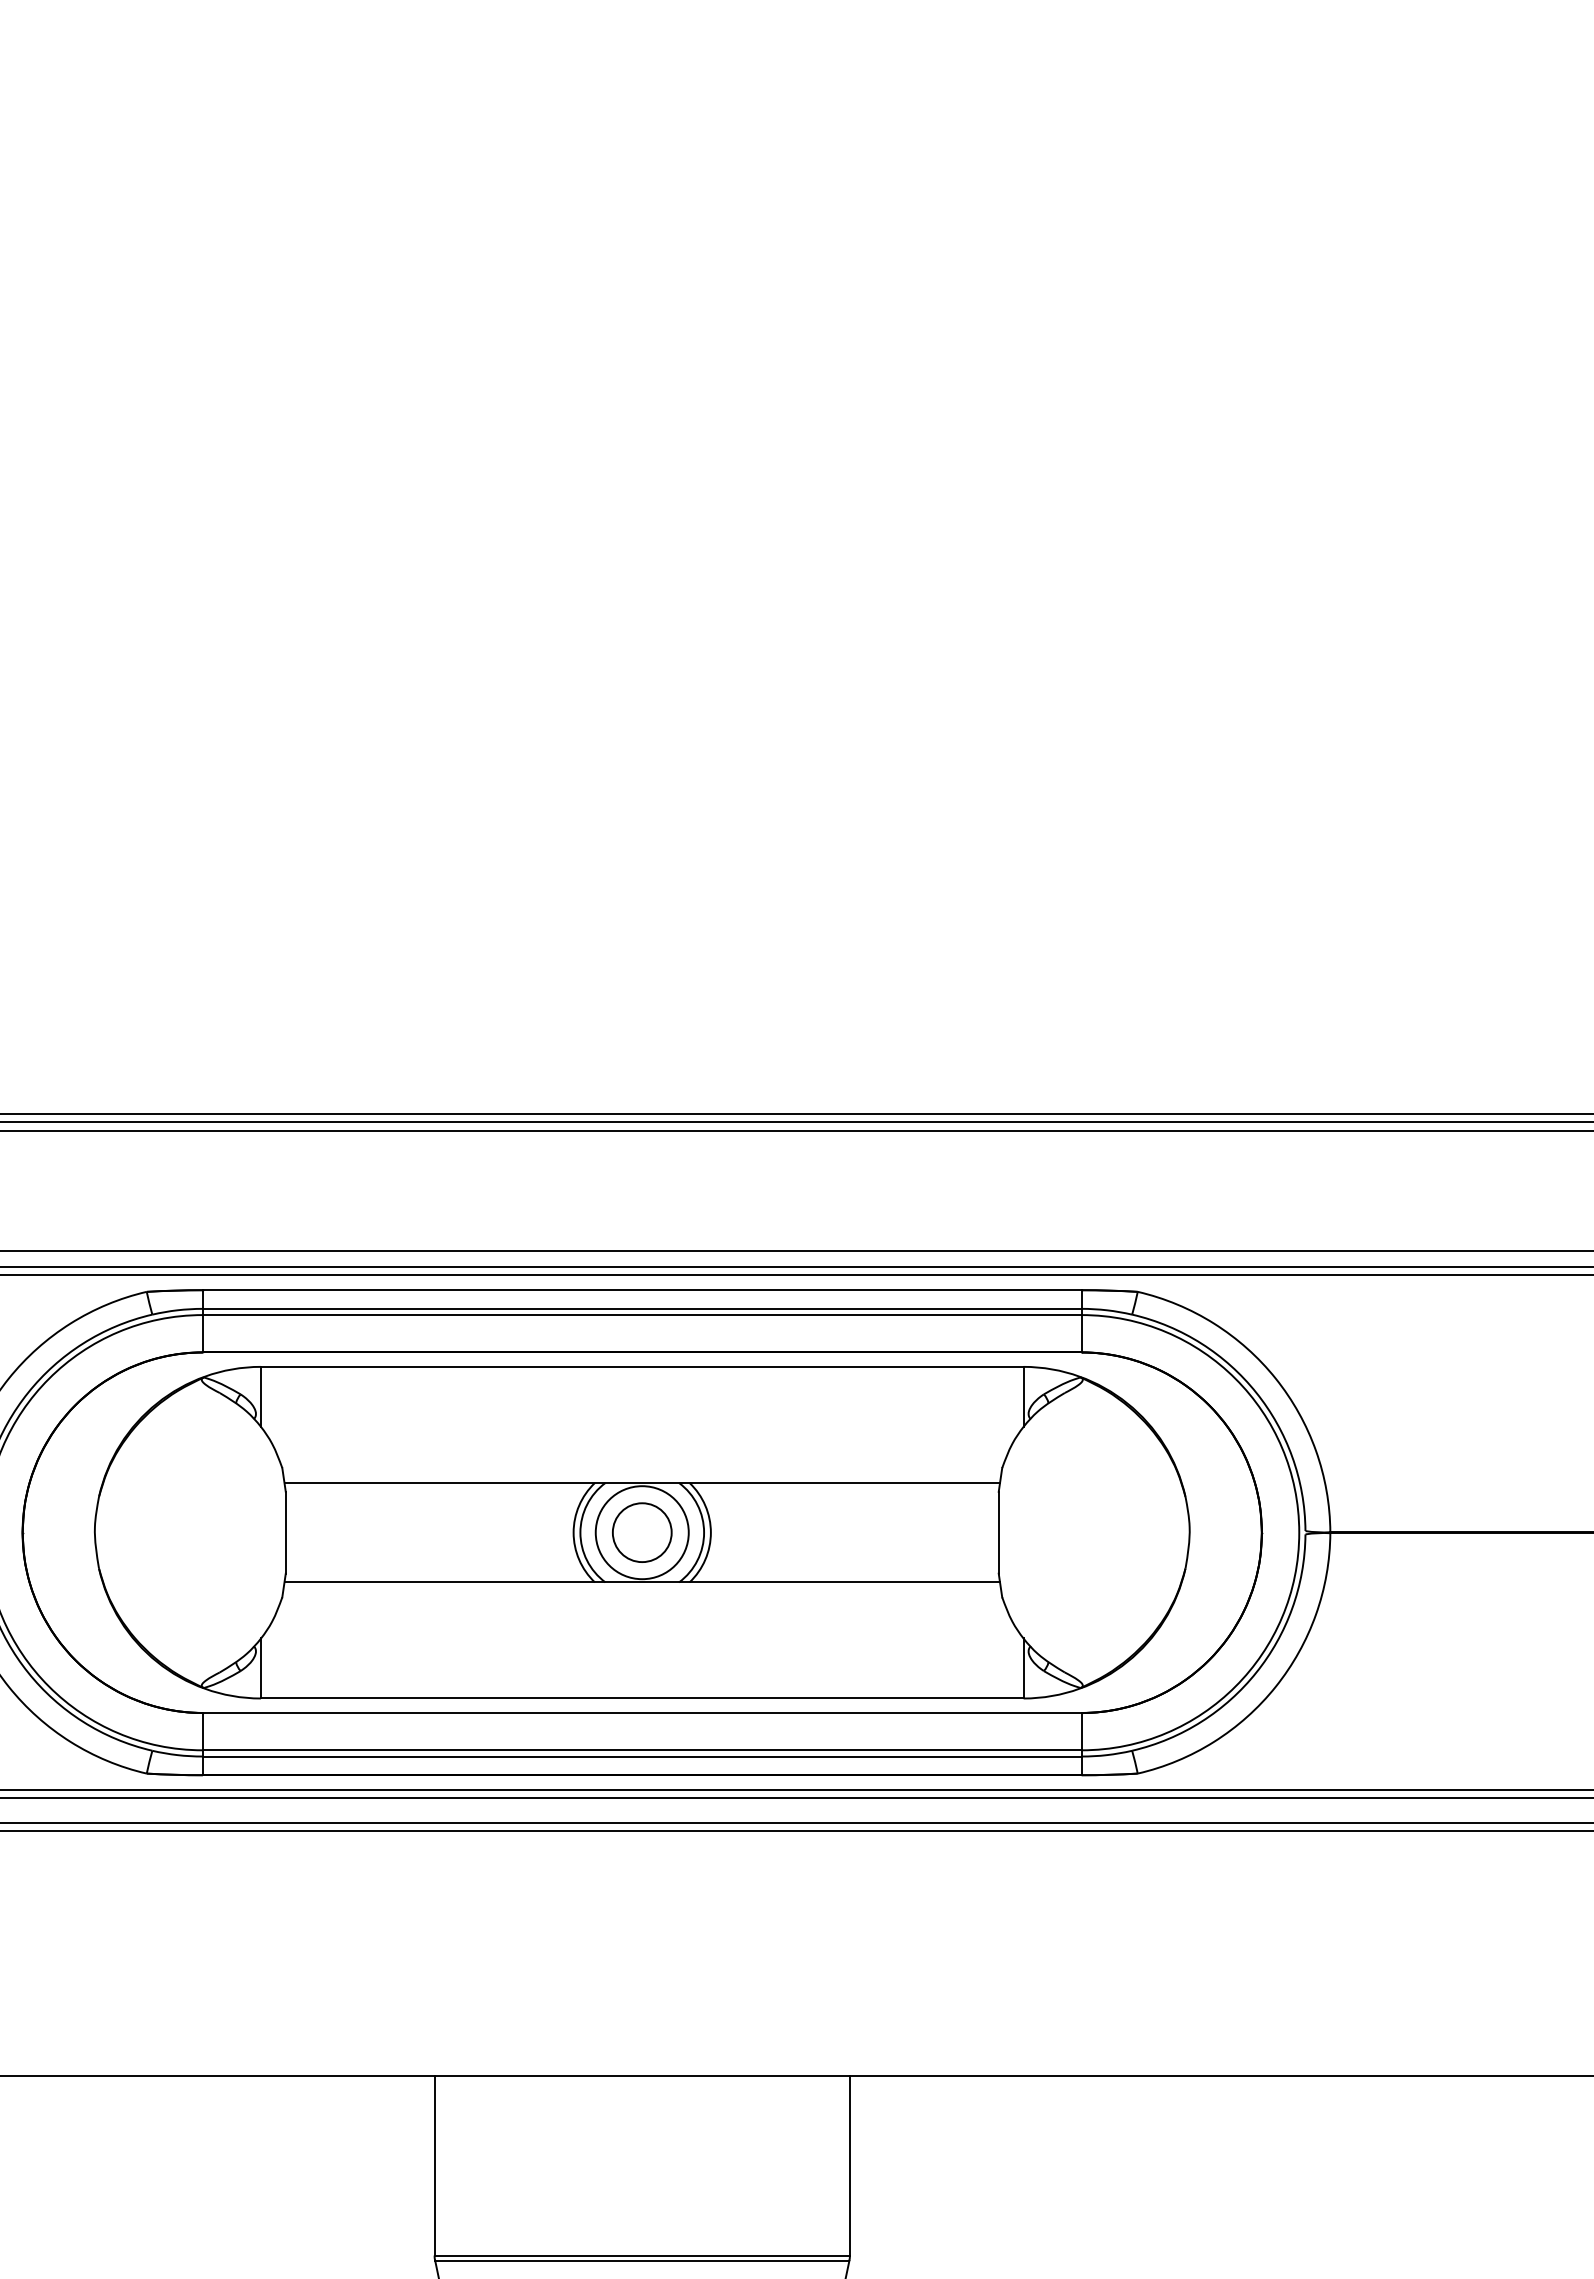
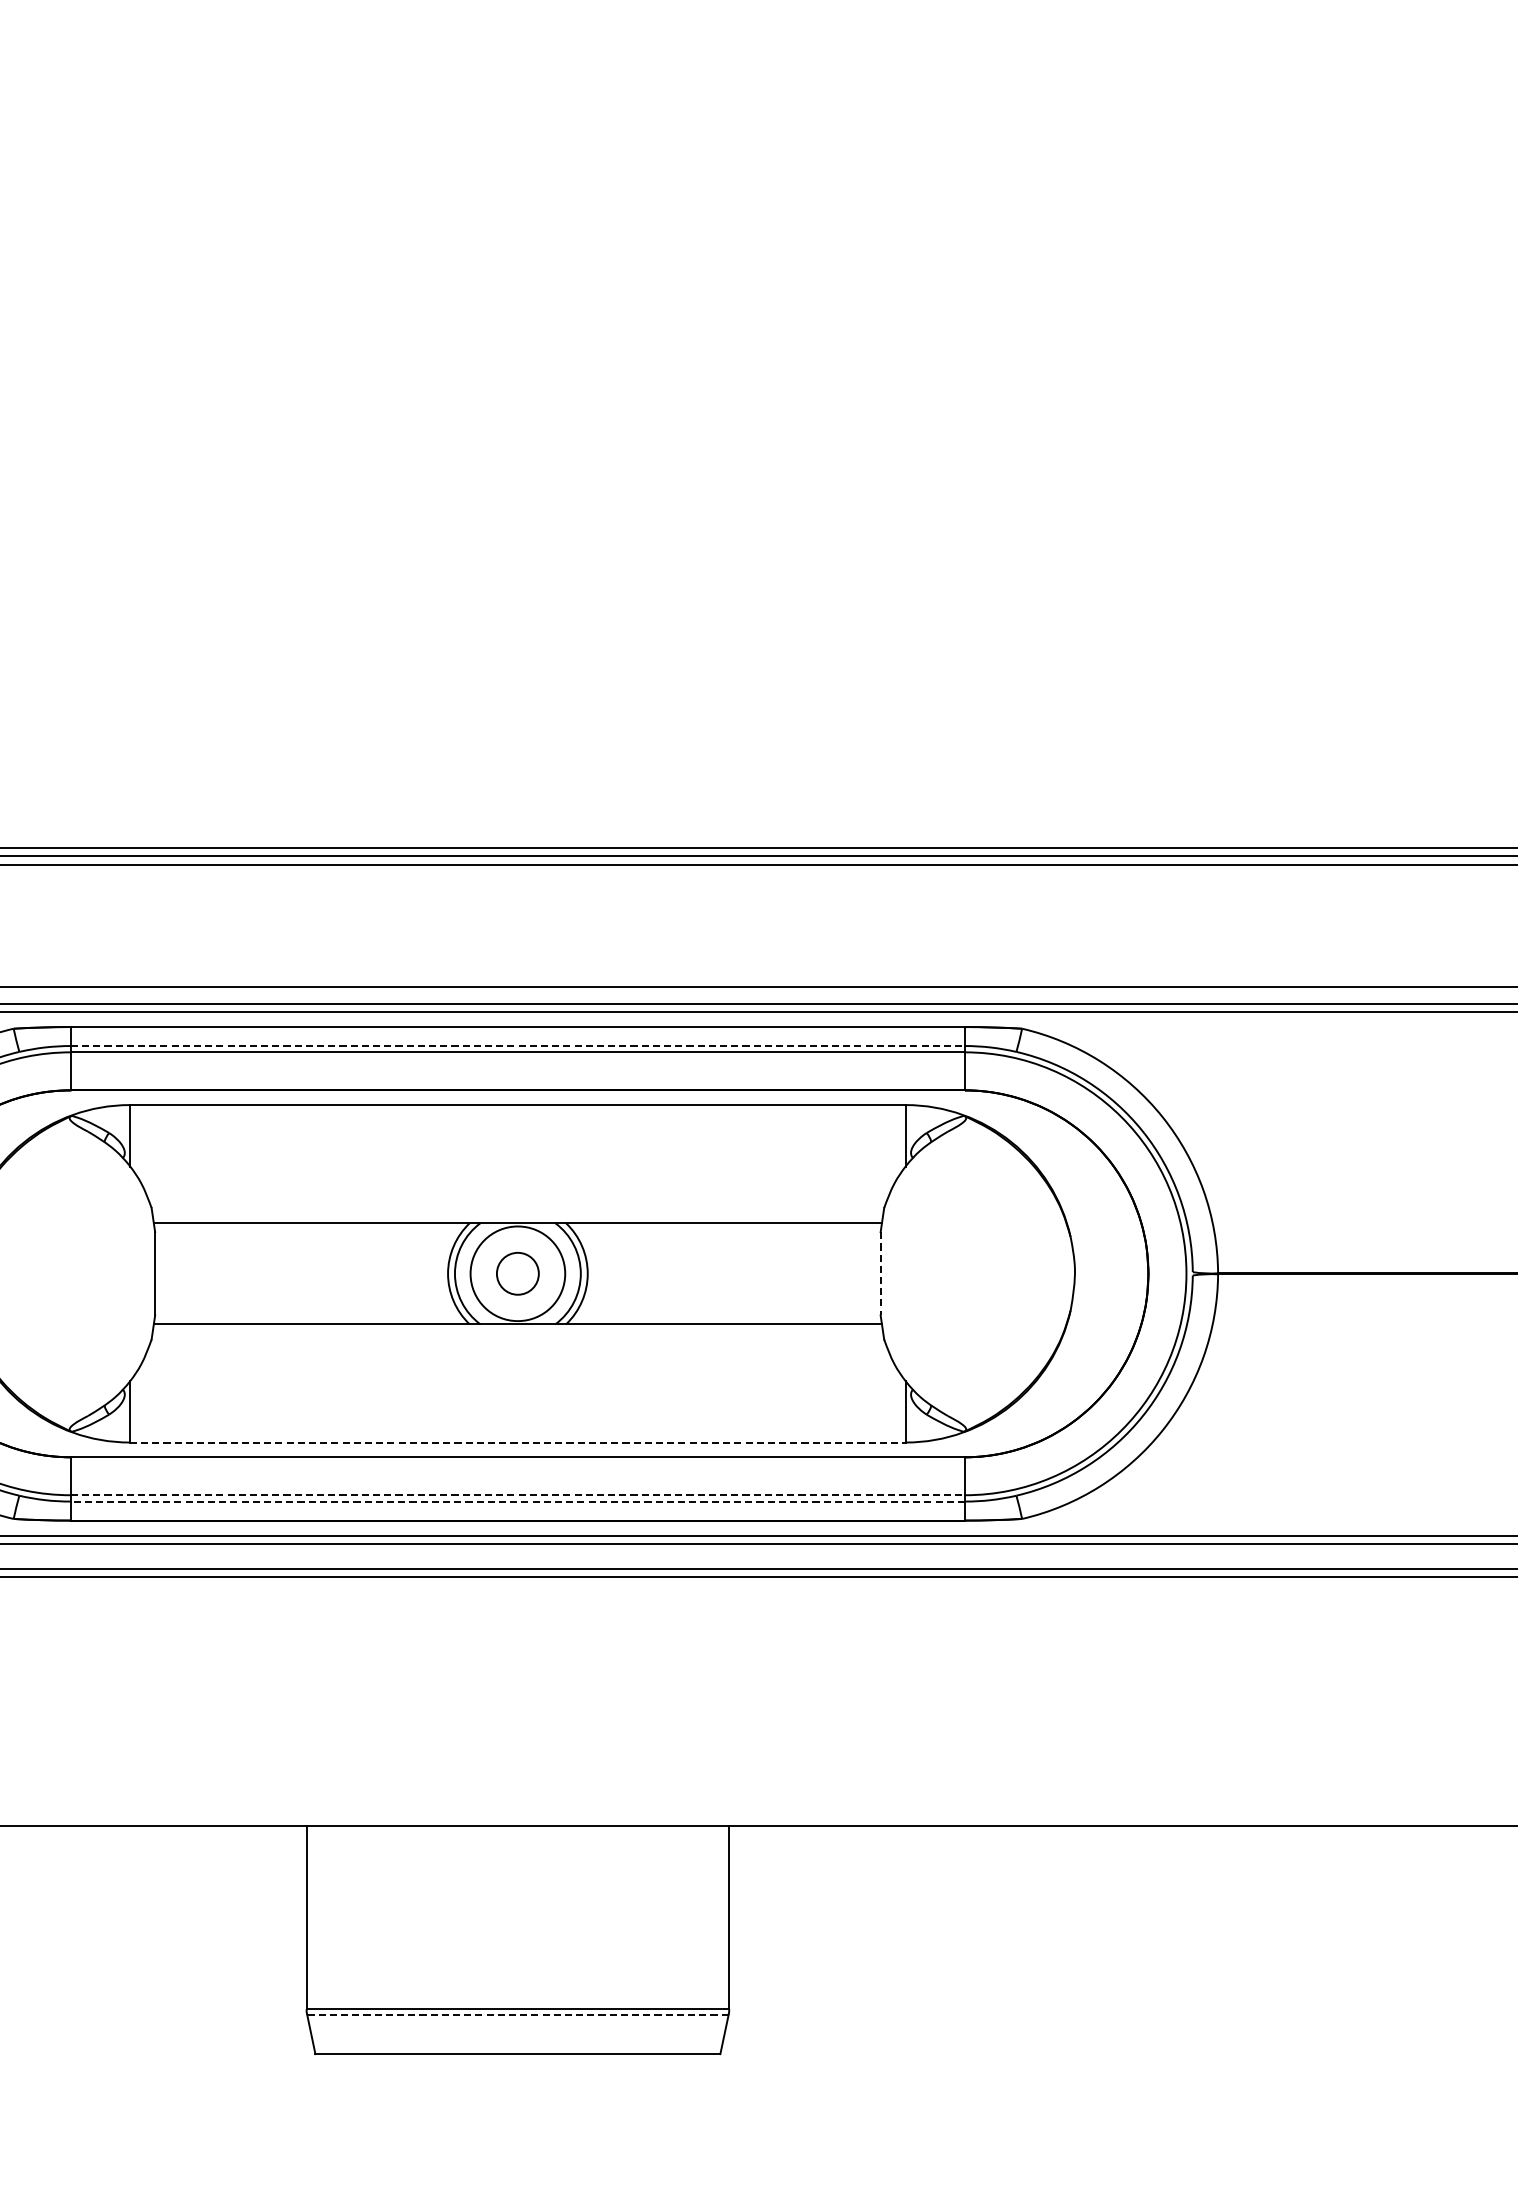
line: (642, 1308) -> (518, 1045), solid -> dashed
circle: (641, 1532) -> (517, 1273), size x0.7
line: (998, 1532) -> (880, 1273), solid -> dashed
line: (642, 1698) -> (518, 1442), solid -> dashed
line: (642, 1750) -> (518, 1495), solid -> dashed
line: (641, 1756) -> (517, 1501), solid -> dashed
line: (641, 2260) -> (517, 2014), solid -> dashed

